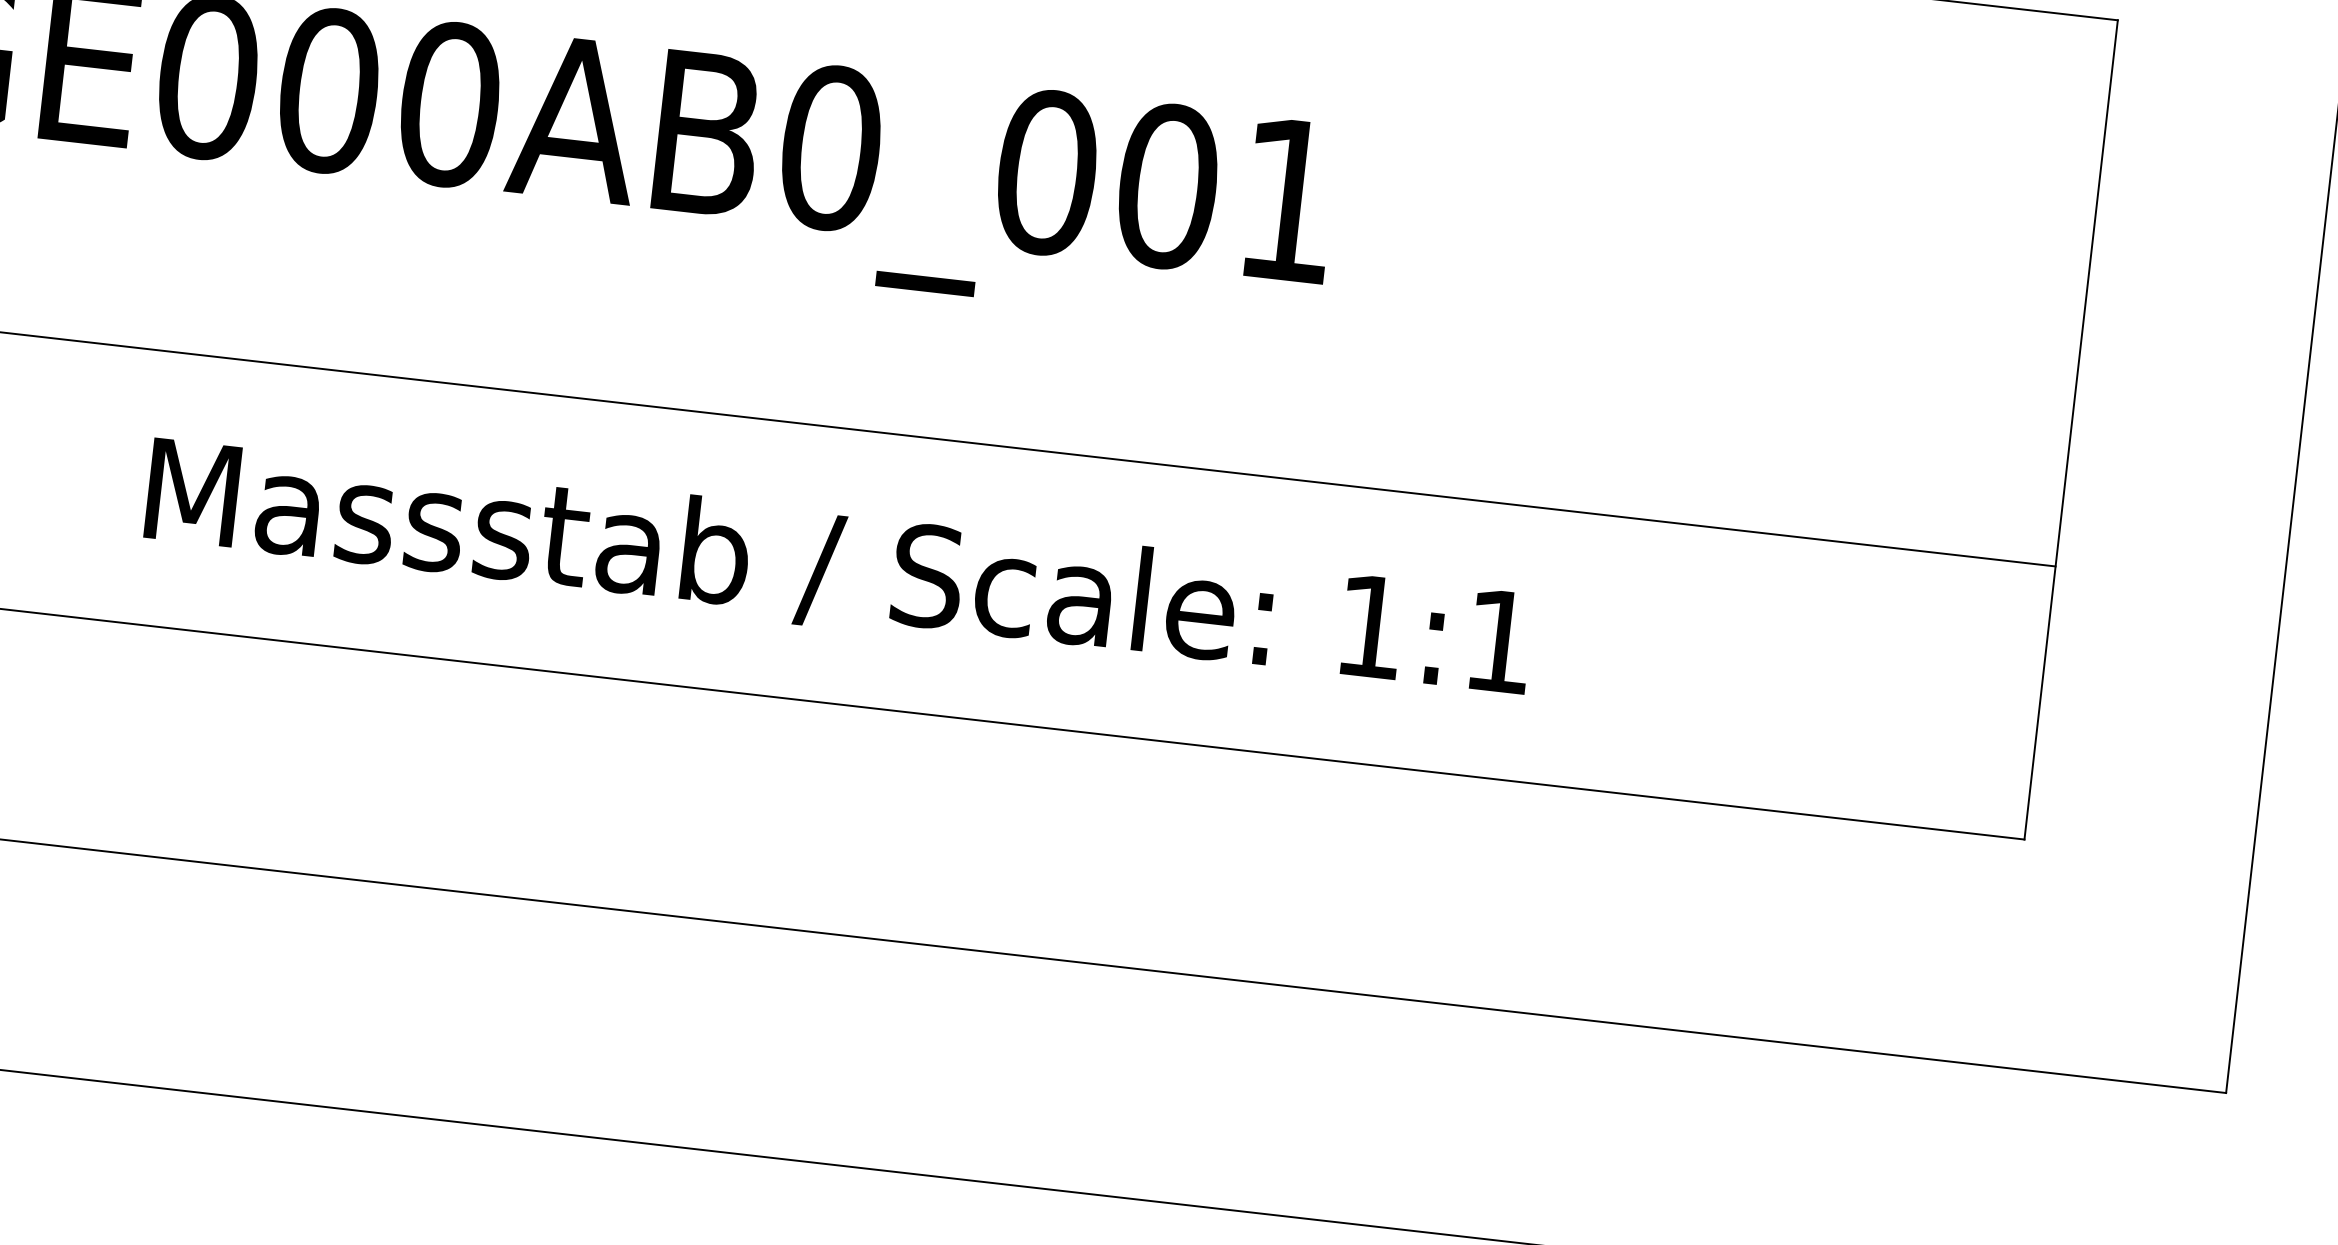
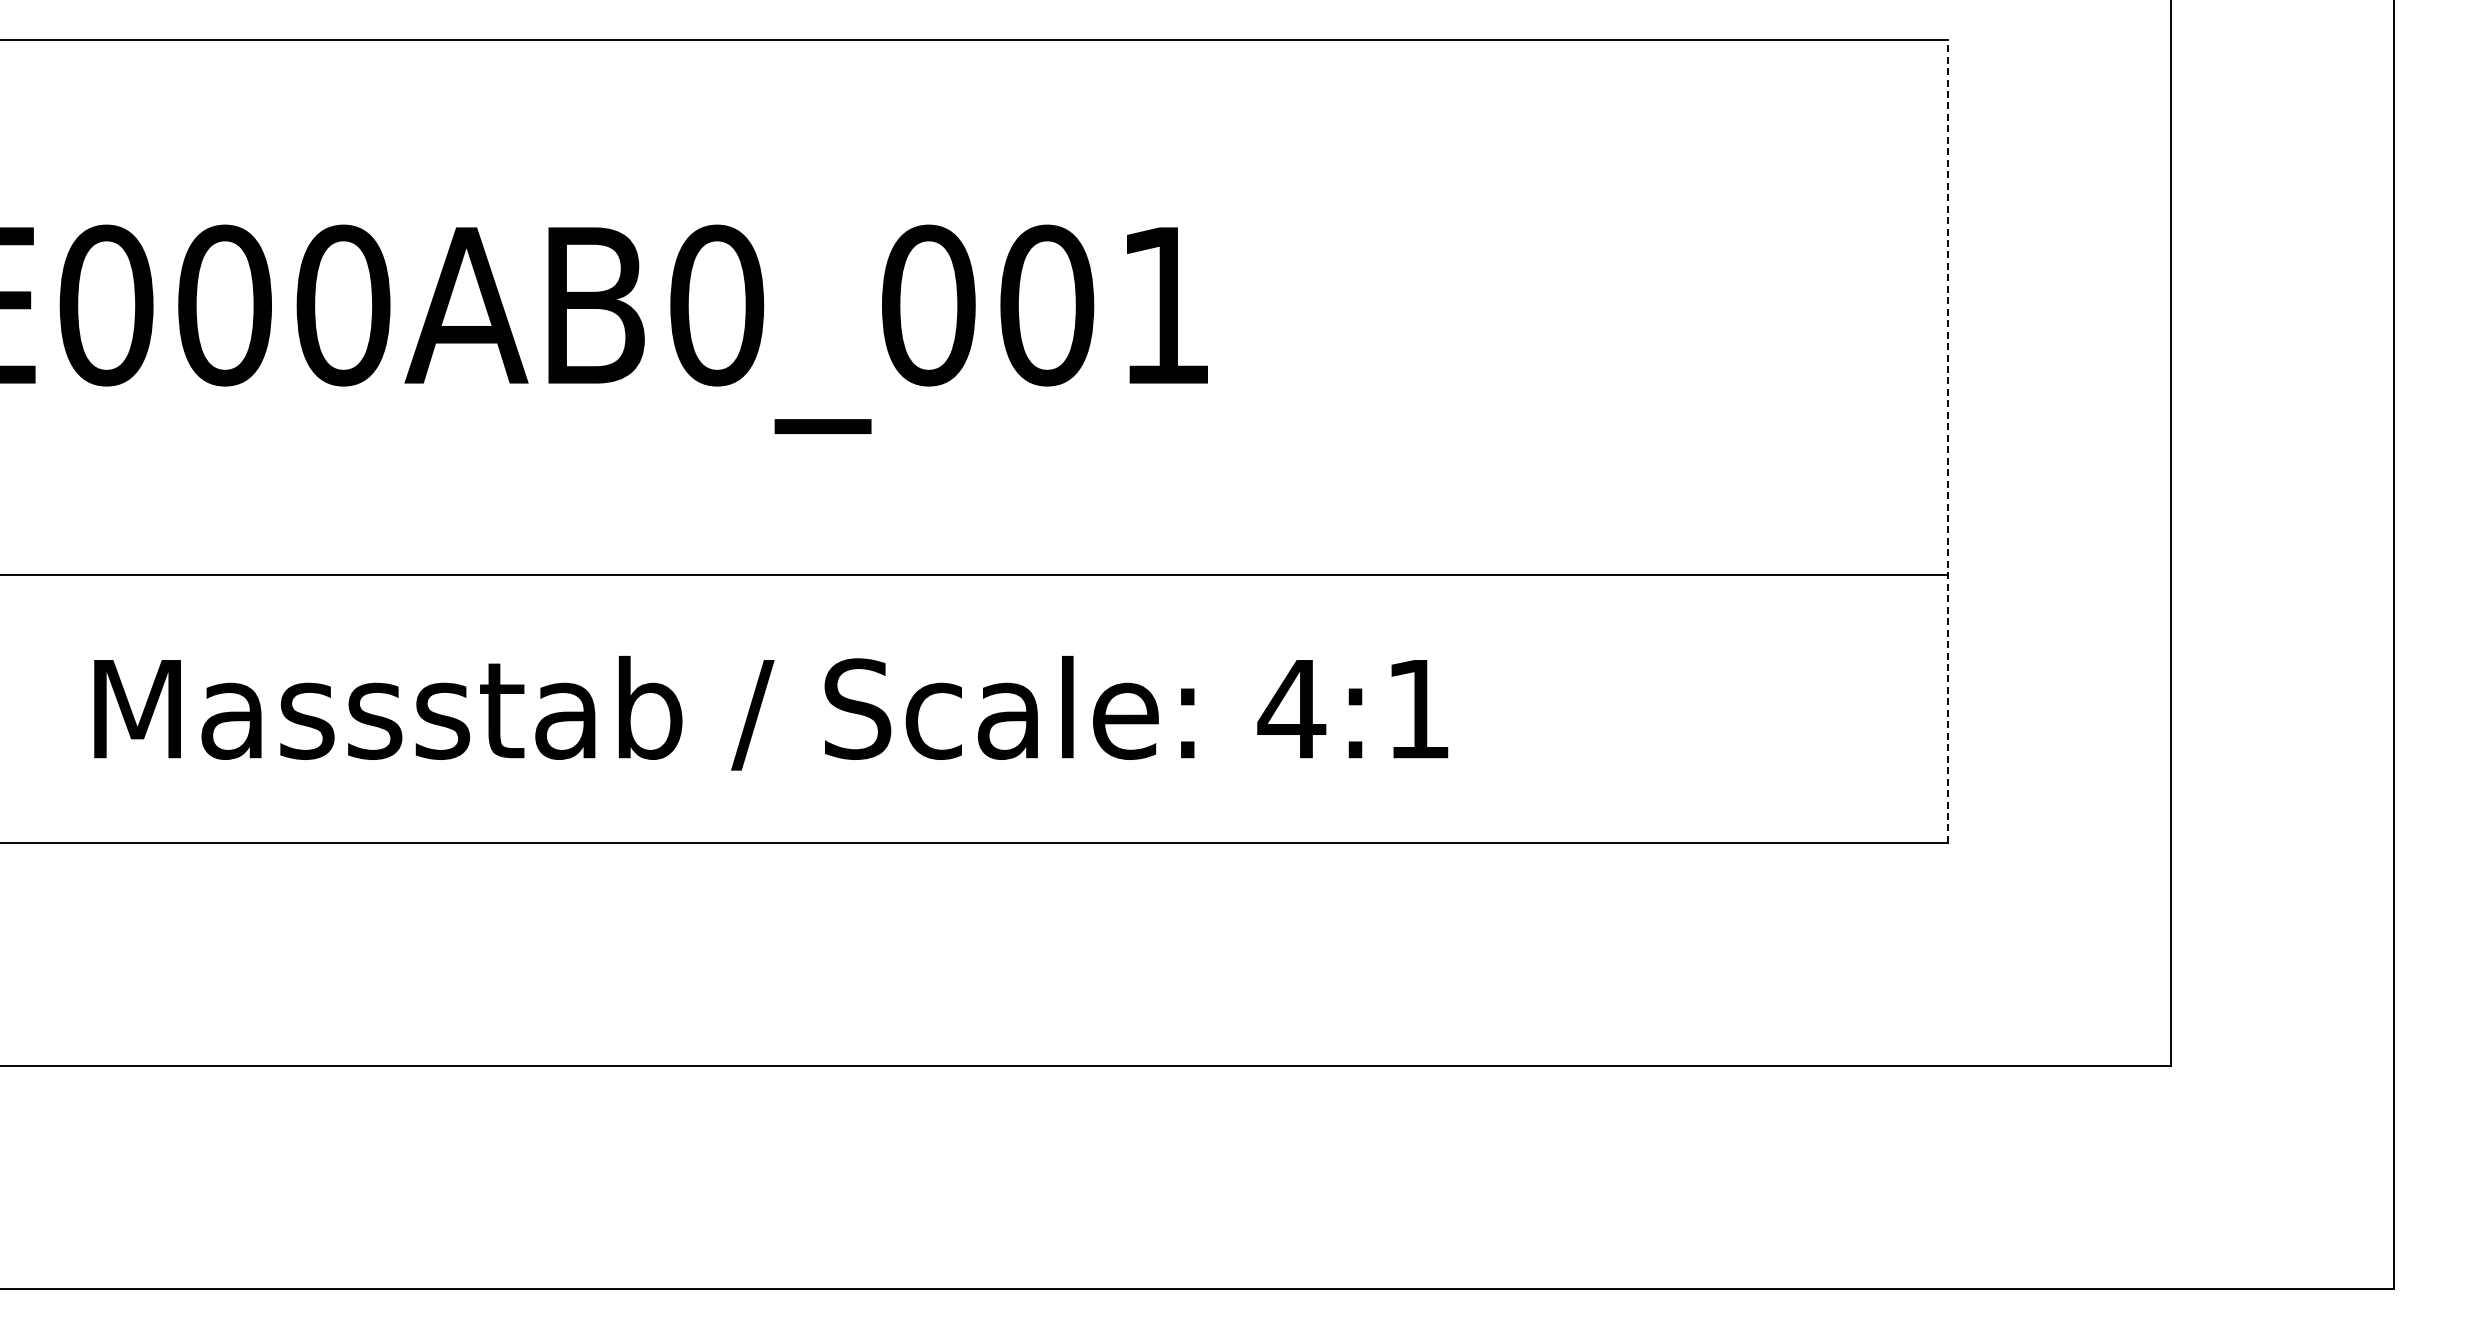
line: (2070, 428) -> (1947, 440), solid -> dashed
text: (1370, 627) -> (1291, 709), 1:1 -> 4:1

